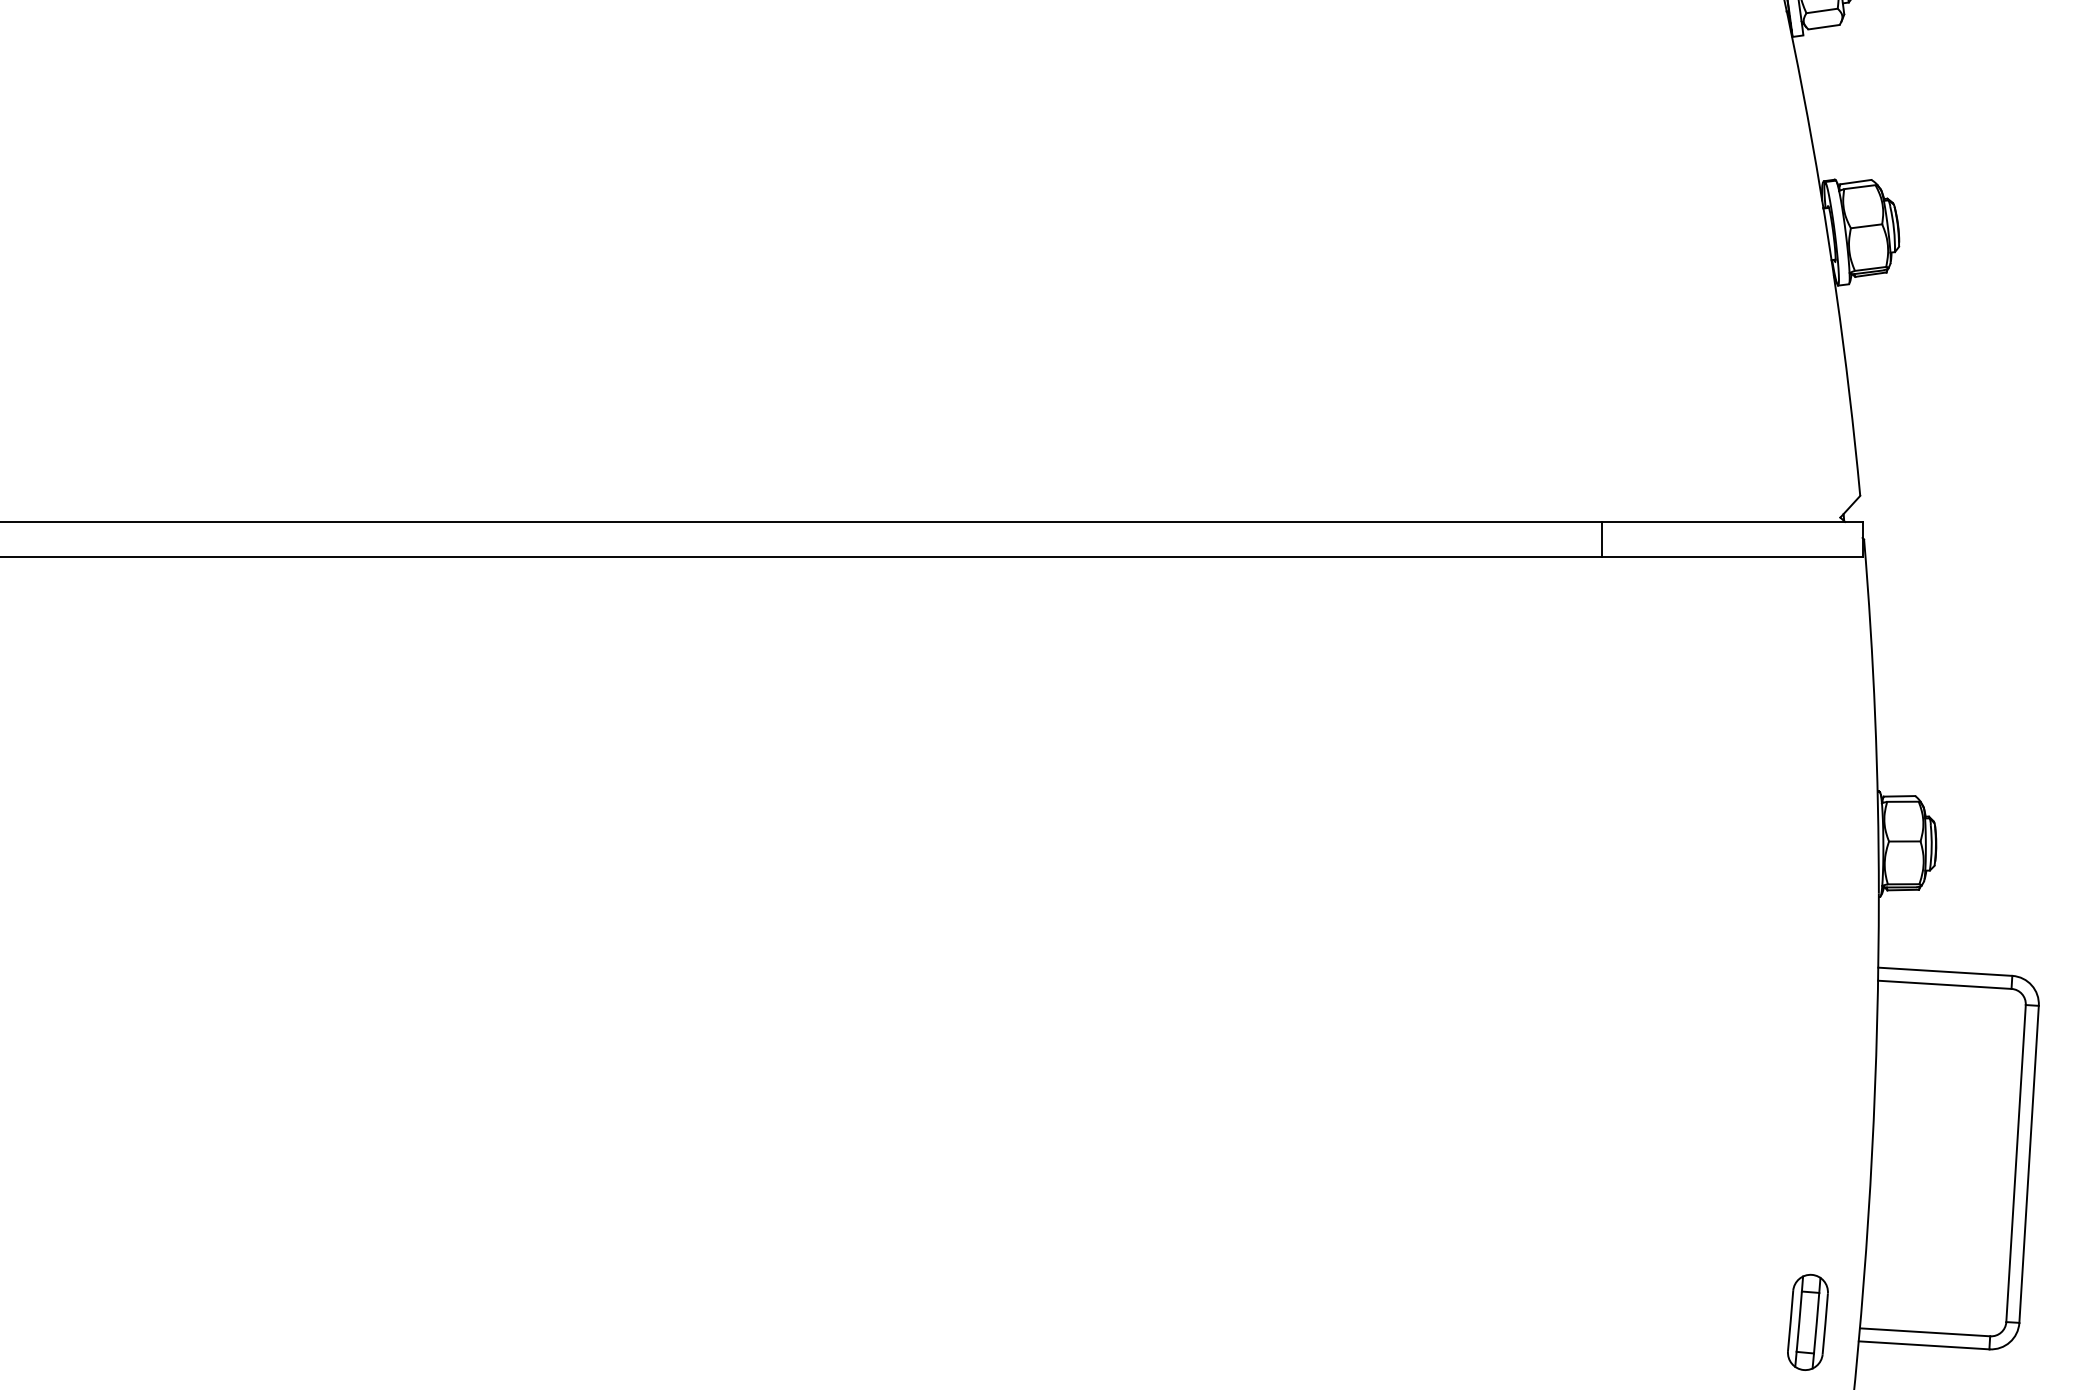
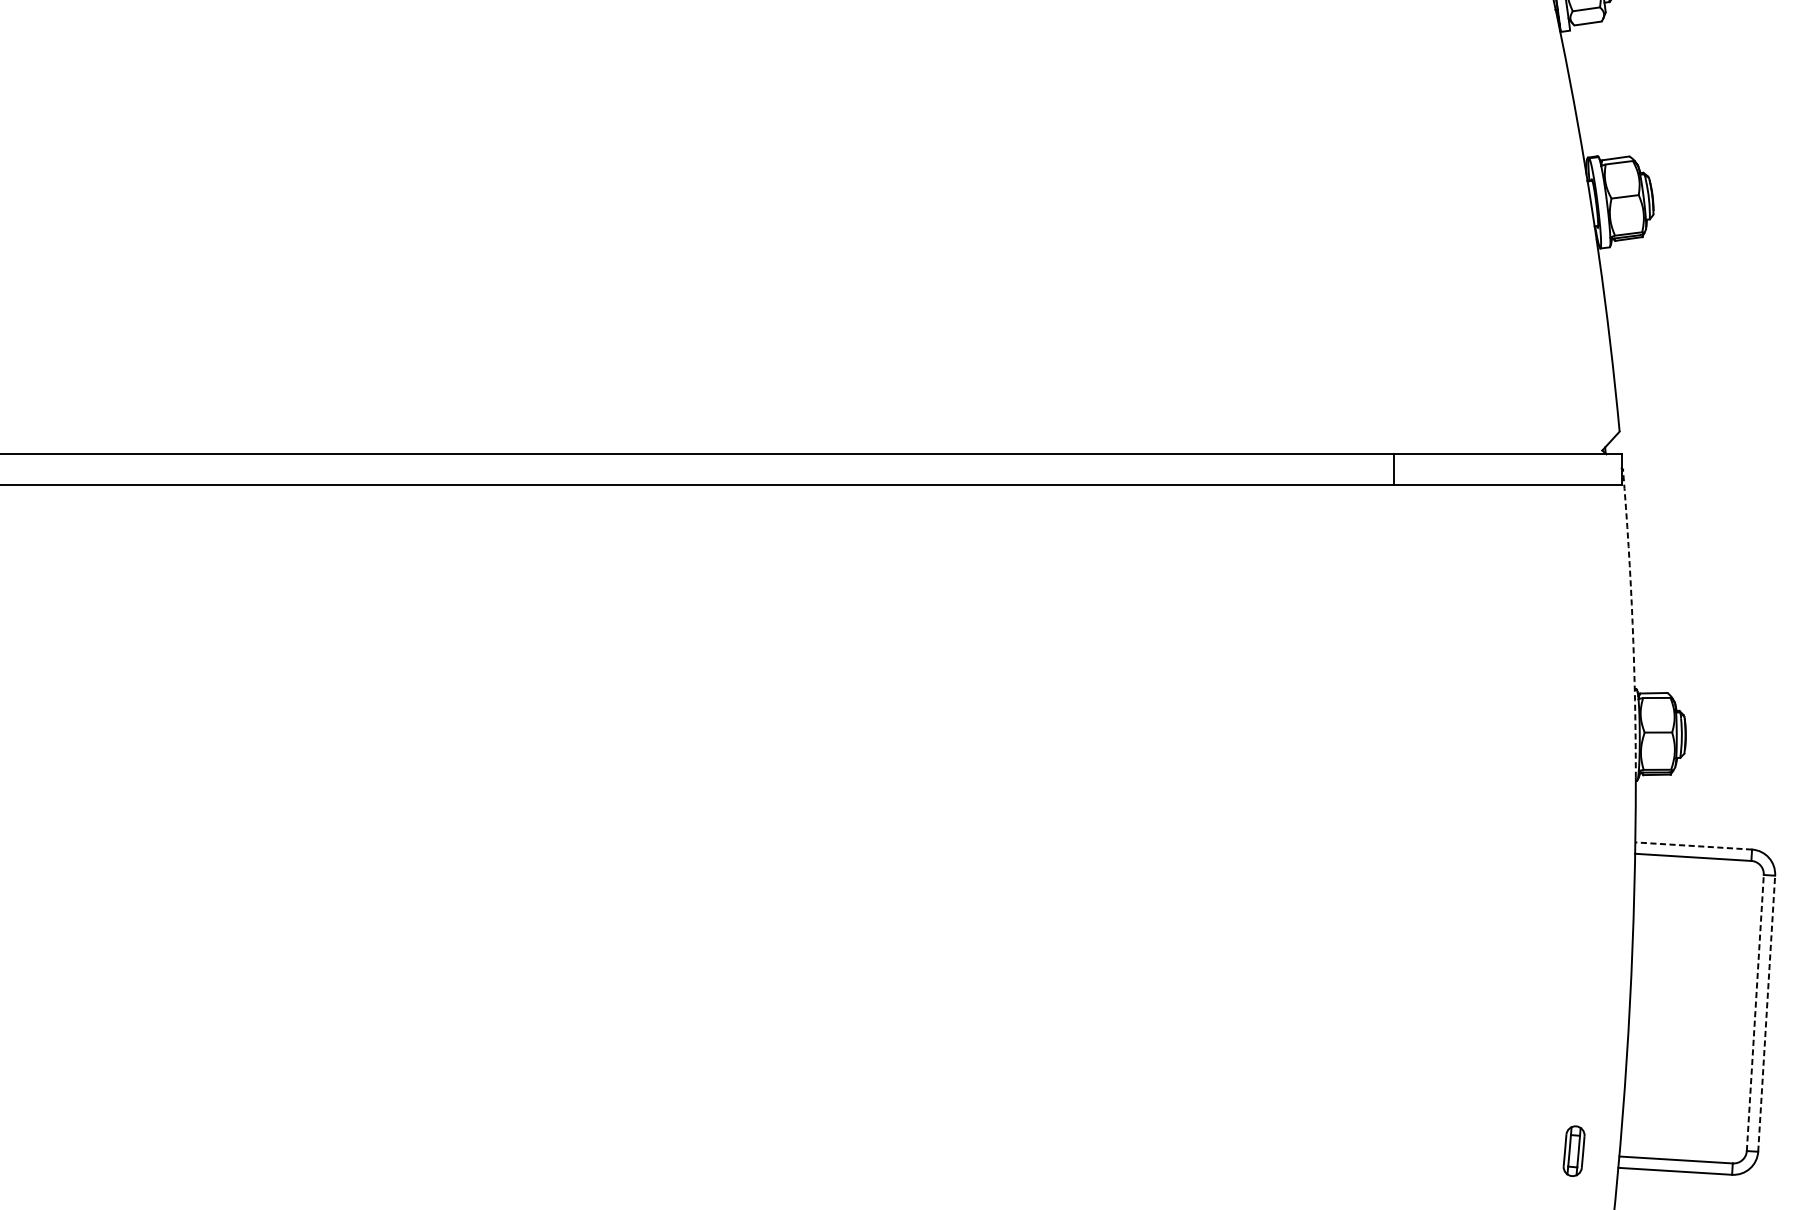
arc: (1875, 716) -> (1632, 623), solid -> dashed
line: (1944, 971) -> (1693, 845), solid -> dashed
line: (2016, 1163) -> (1755, 1012), solid -> dashed
line: (2029, 1164) -> (1767, 1013), solid -> dashed
part: (1807, 1321) -> (1573, 1150), size x0.6

